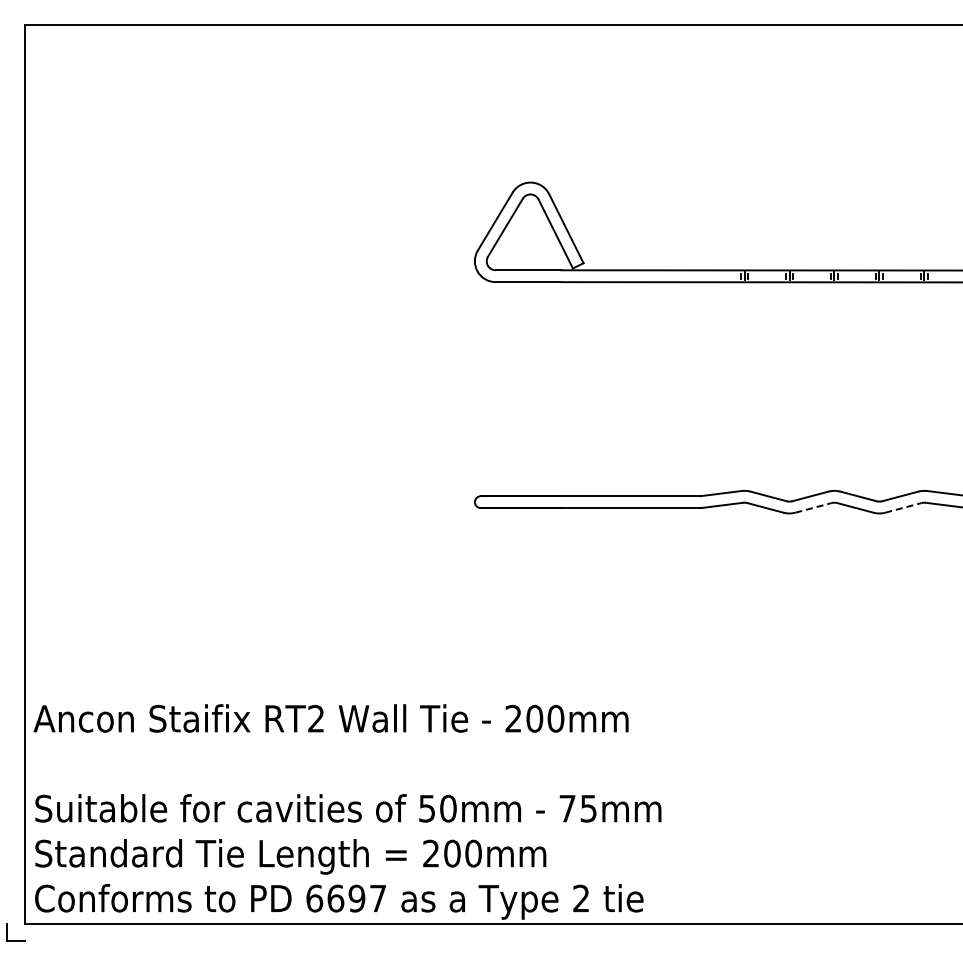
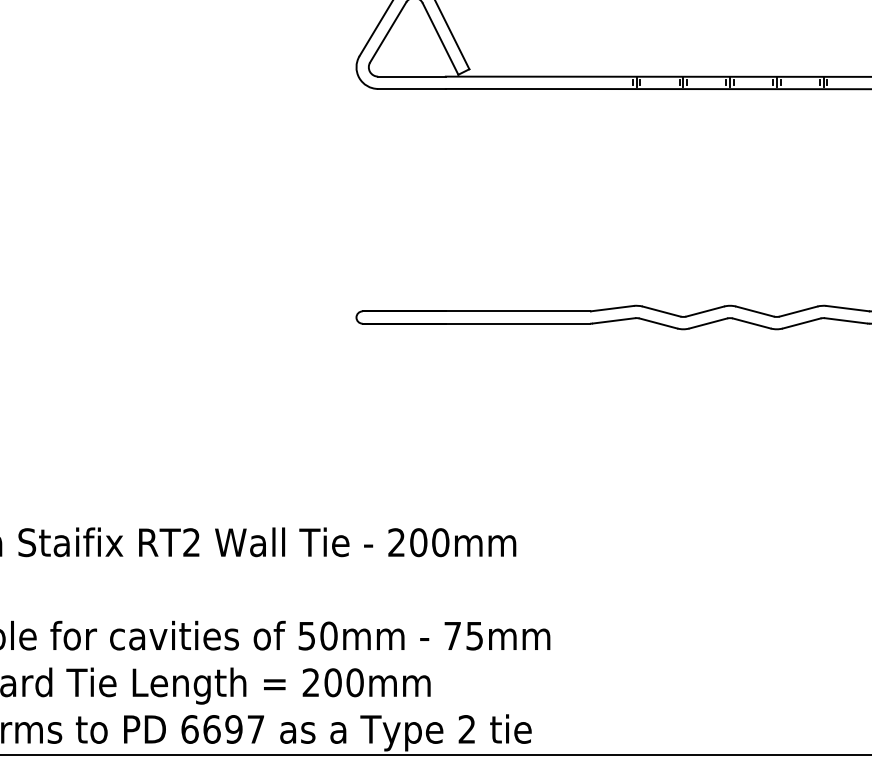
line: (813, 507) -> (708, 323), dashed -> solid
line: (903, 507) -> (801, 323), dashed -> solid

